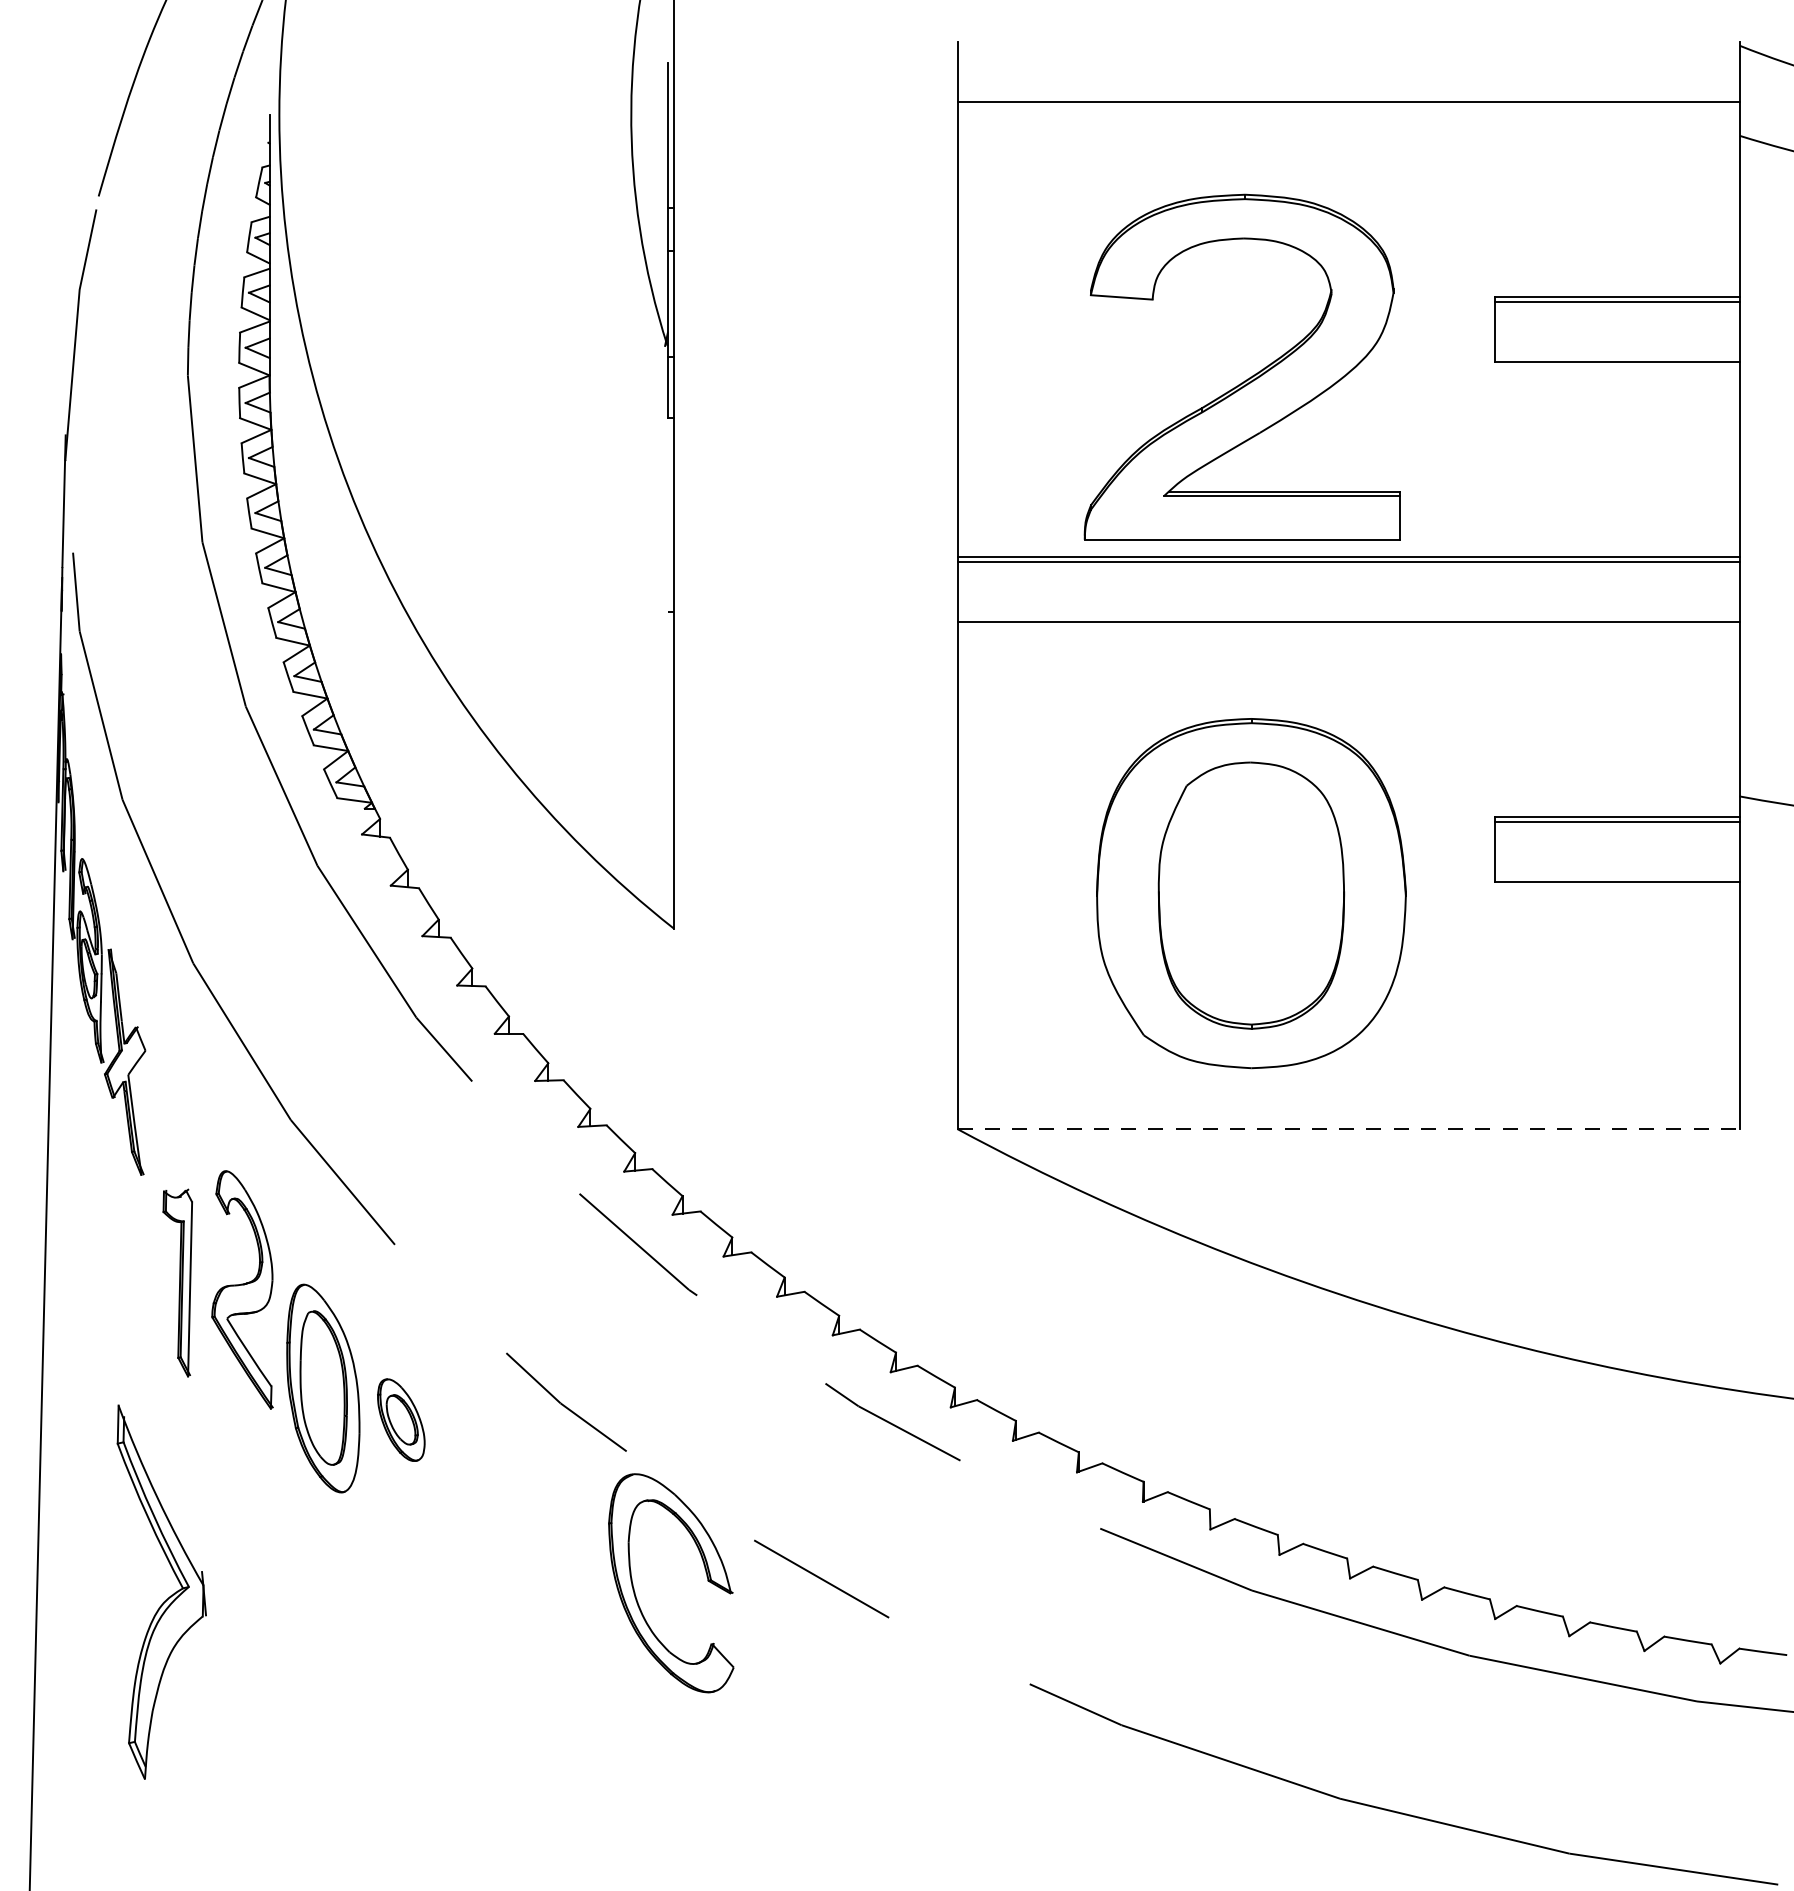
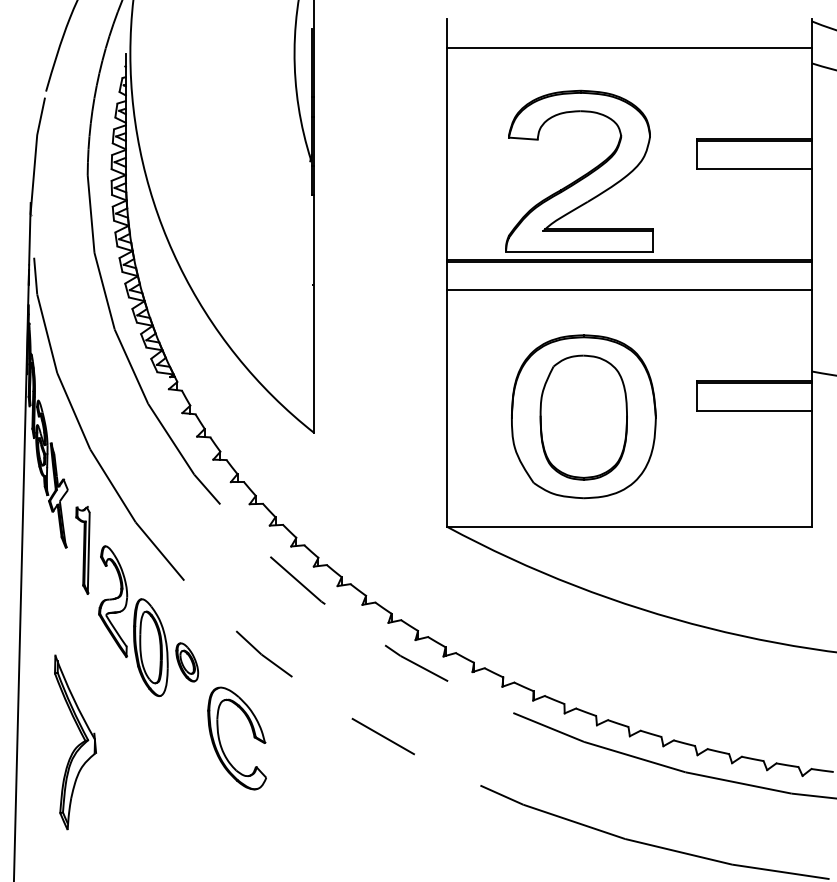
line: (1349, 1128) -> (629, 526), dashed -> solid
part: (176, 1283) -> (82, 550), moved
part: (637, 1593) -> (221, 743), moved

